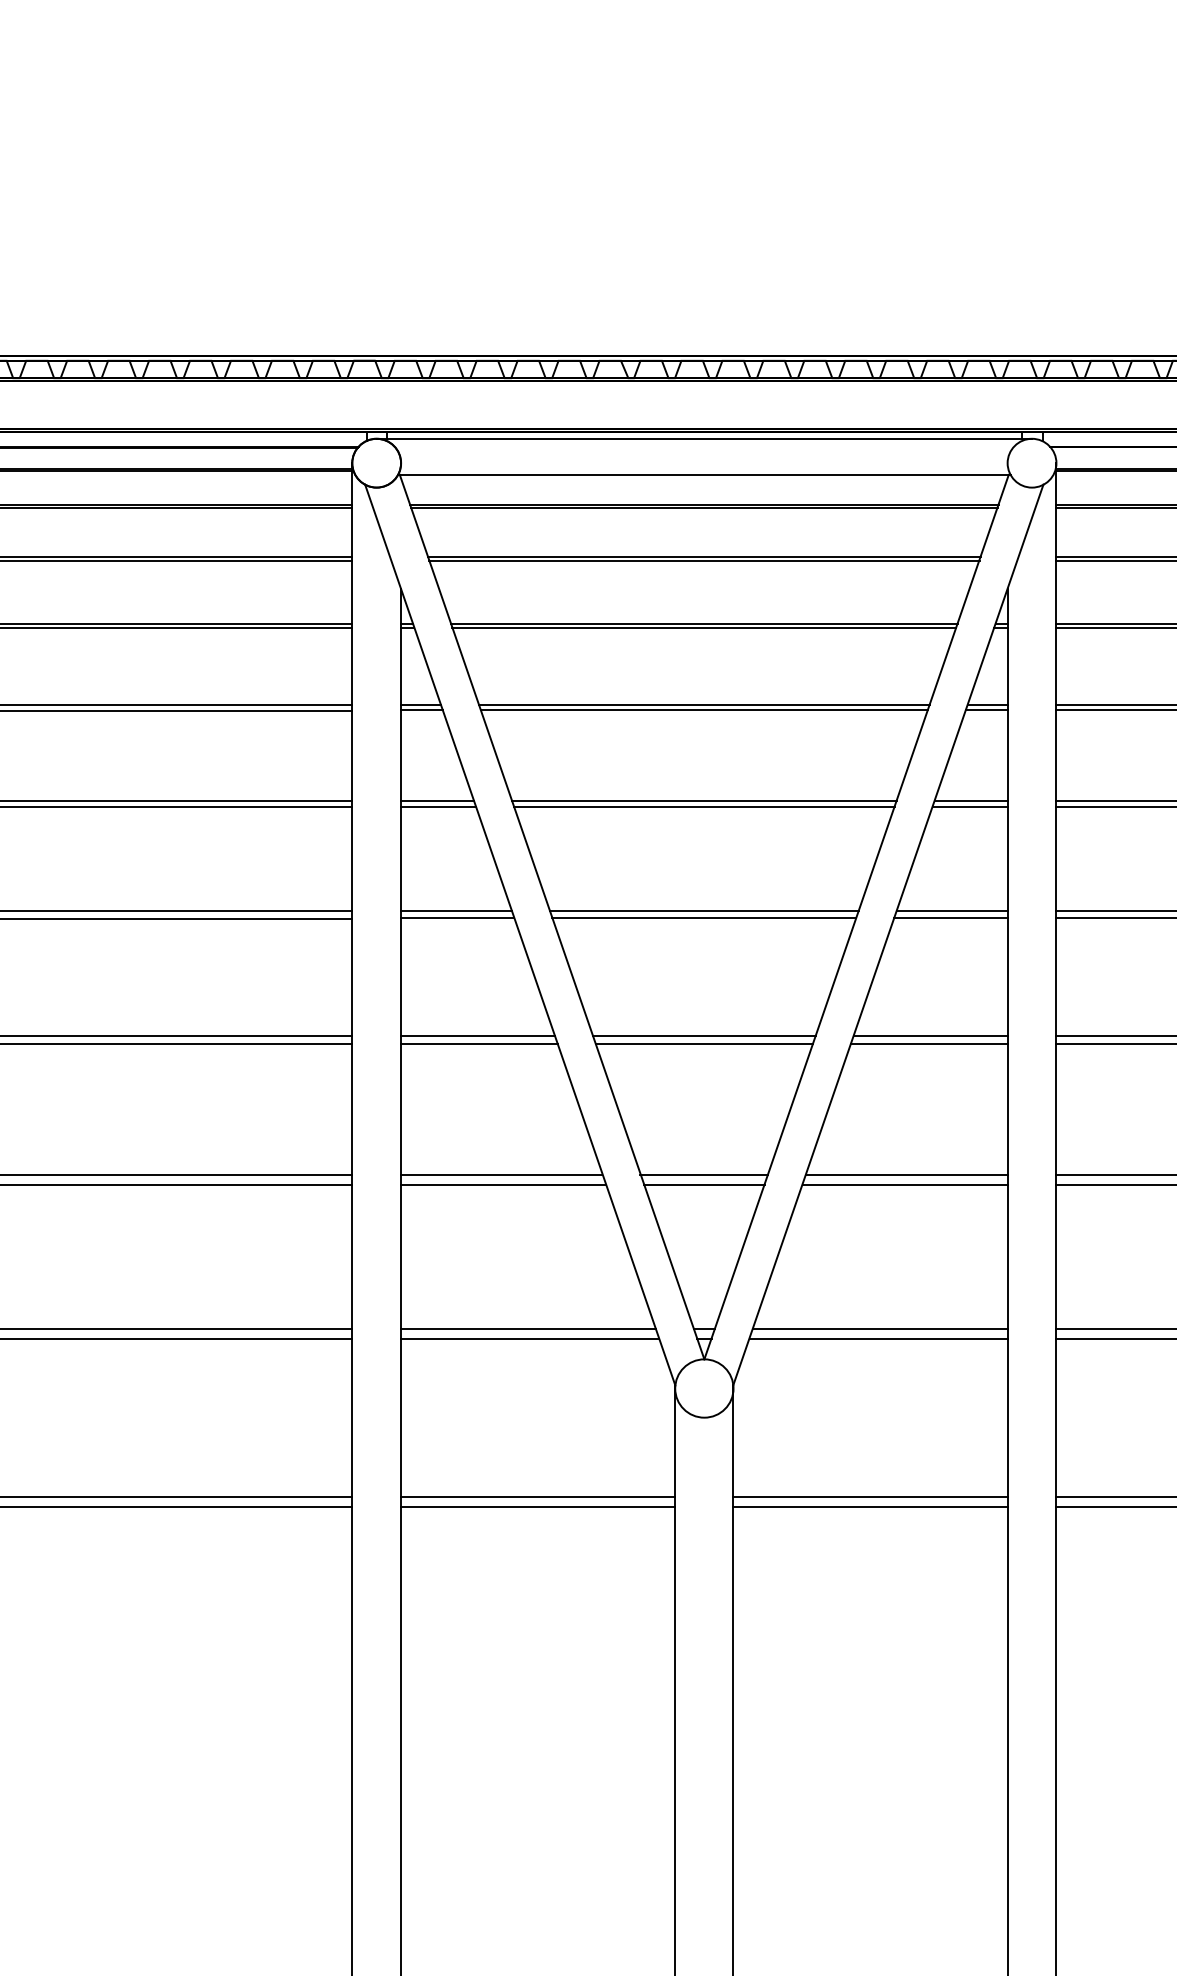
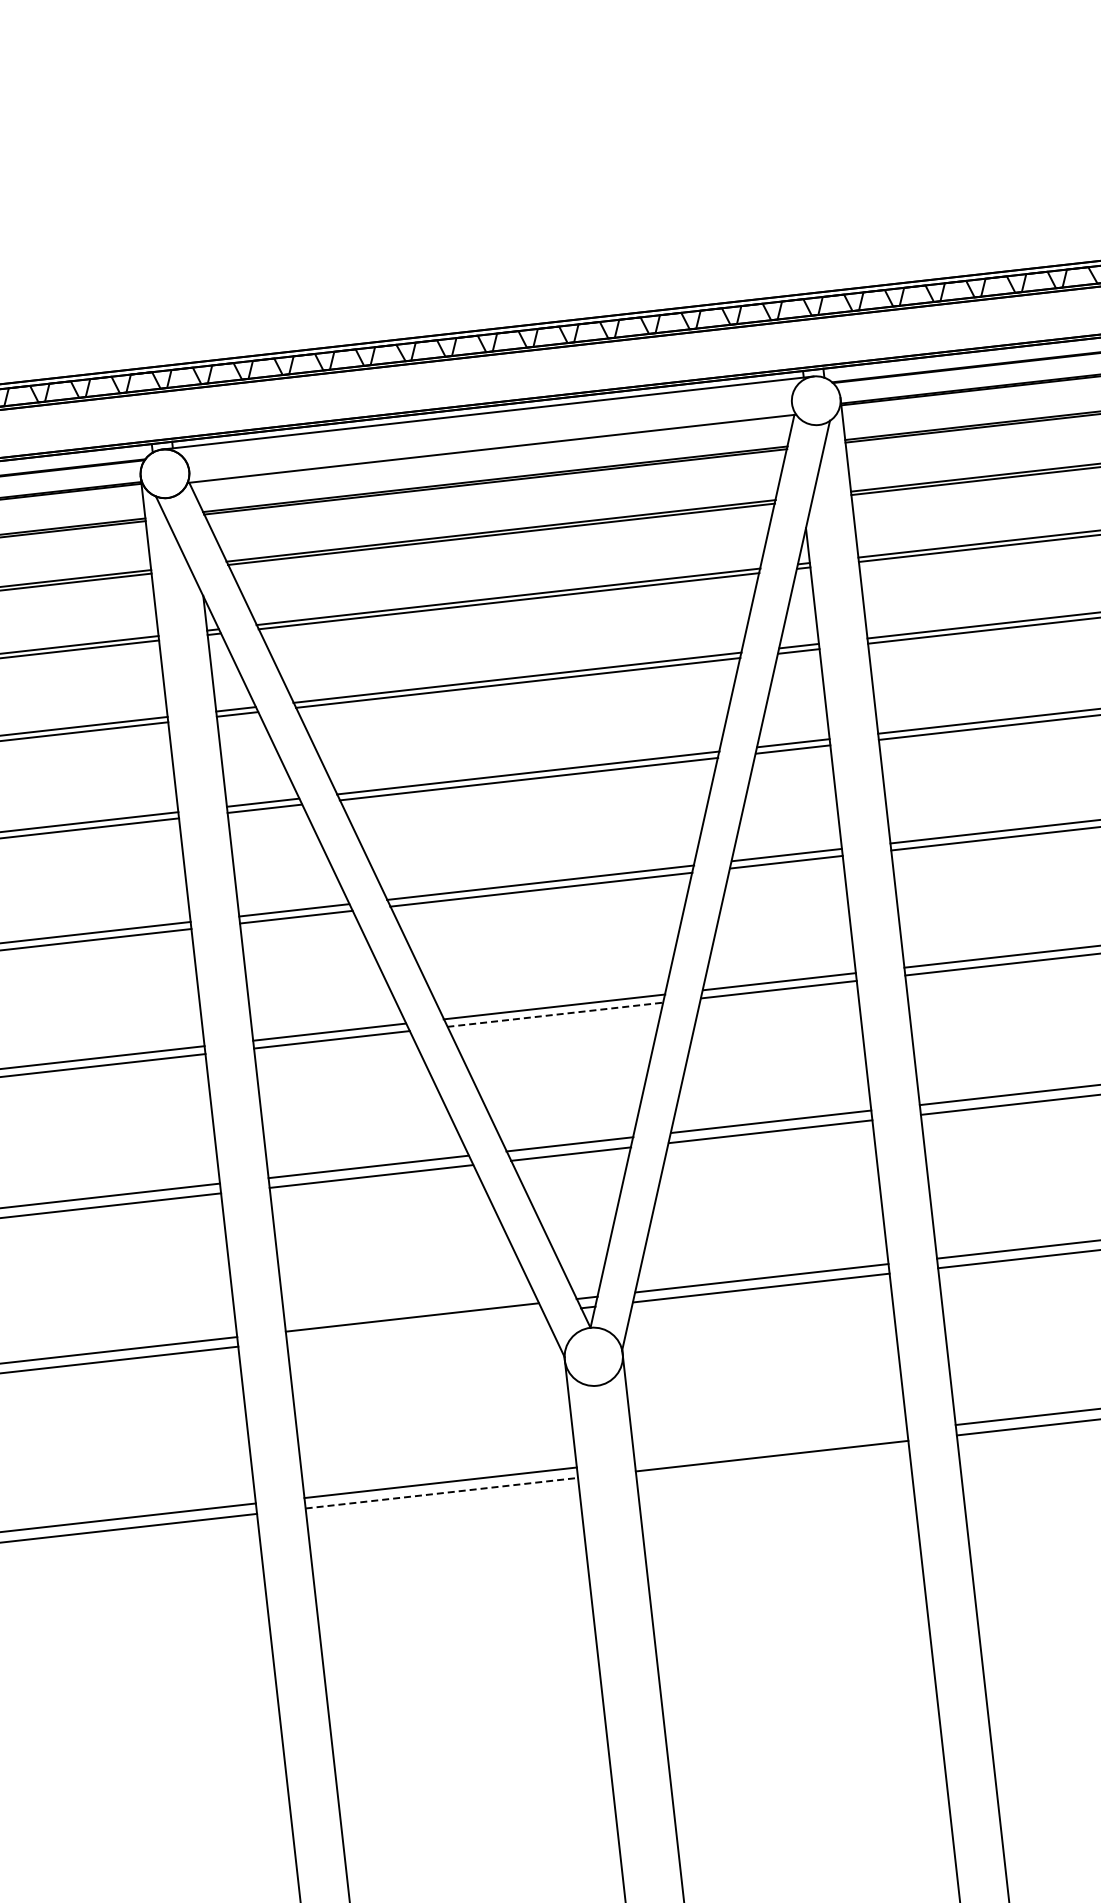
line: (704, 1044) -> (555, 1014), solid -> dashed
line: (530, 1338) -> (415, 1326), removed
line: (870, 1496) -> (770, 1445), removed
line: (538, 1507) -> (442, 1493), solid -> dashed

